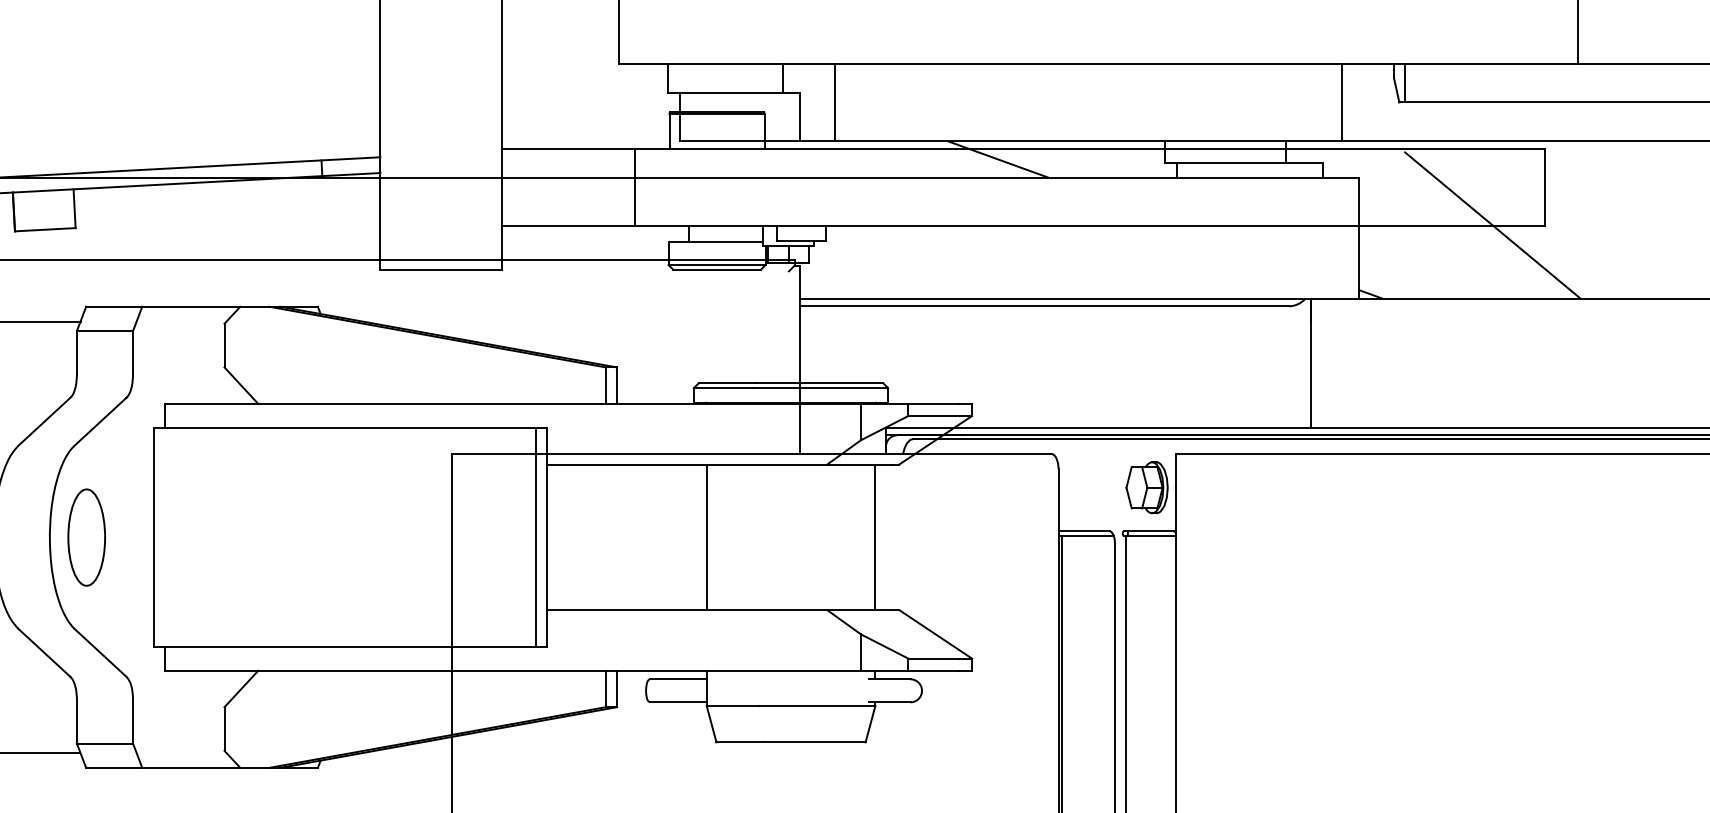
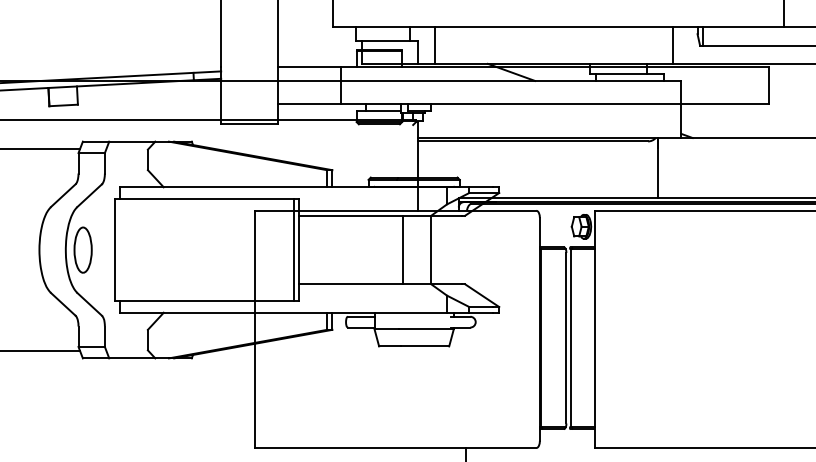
line: (1491, 225) -> (743, 103), removed
line: (706, 536) -> (402, 249), moved
line: (874, 536) -> (430, 249), moved

